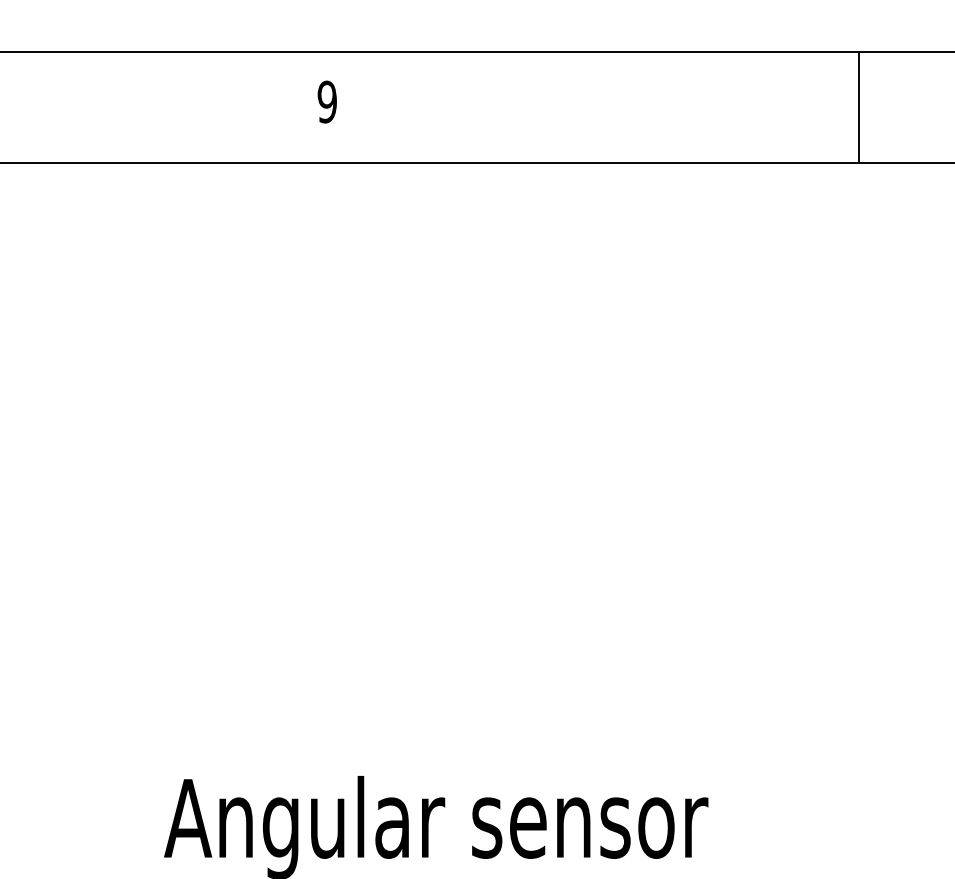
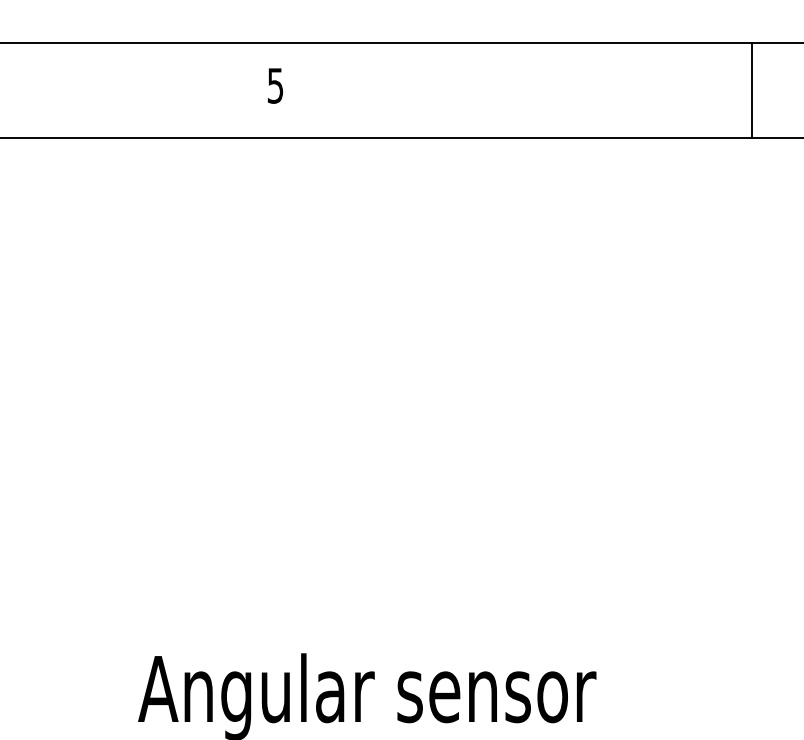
text: (326, 101) -> (274, 85), 9 -> 5
line: (859, 107) -> (752, 90), moved

